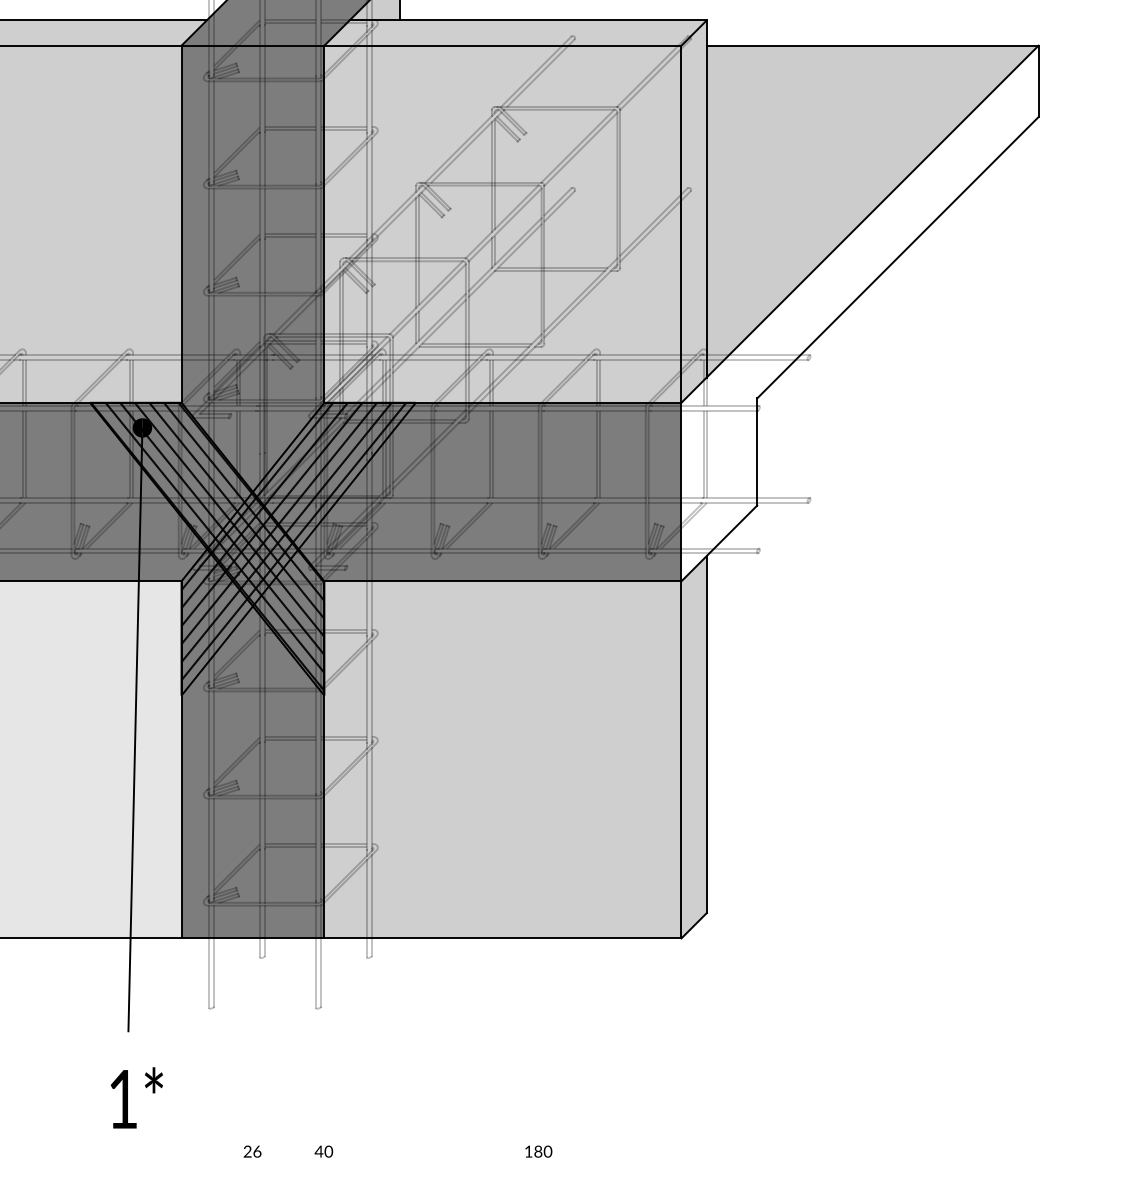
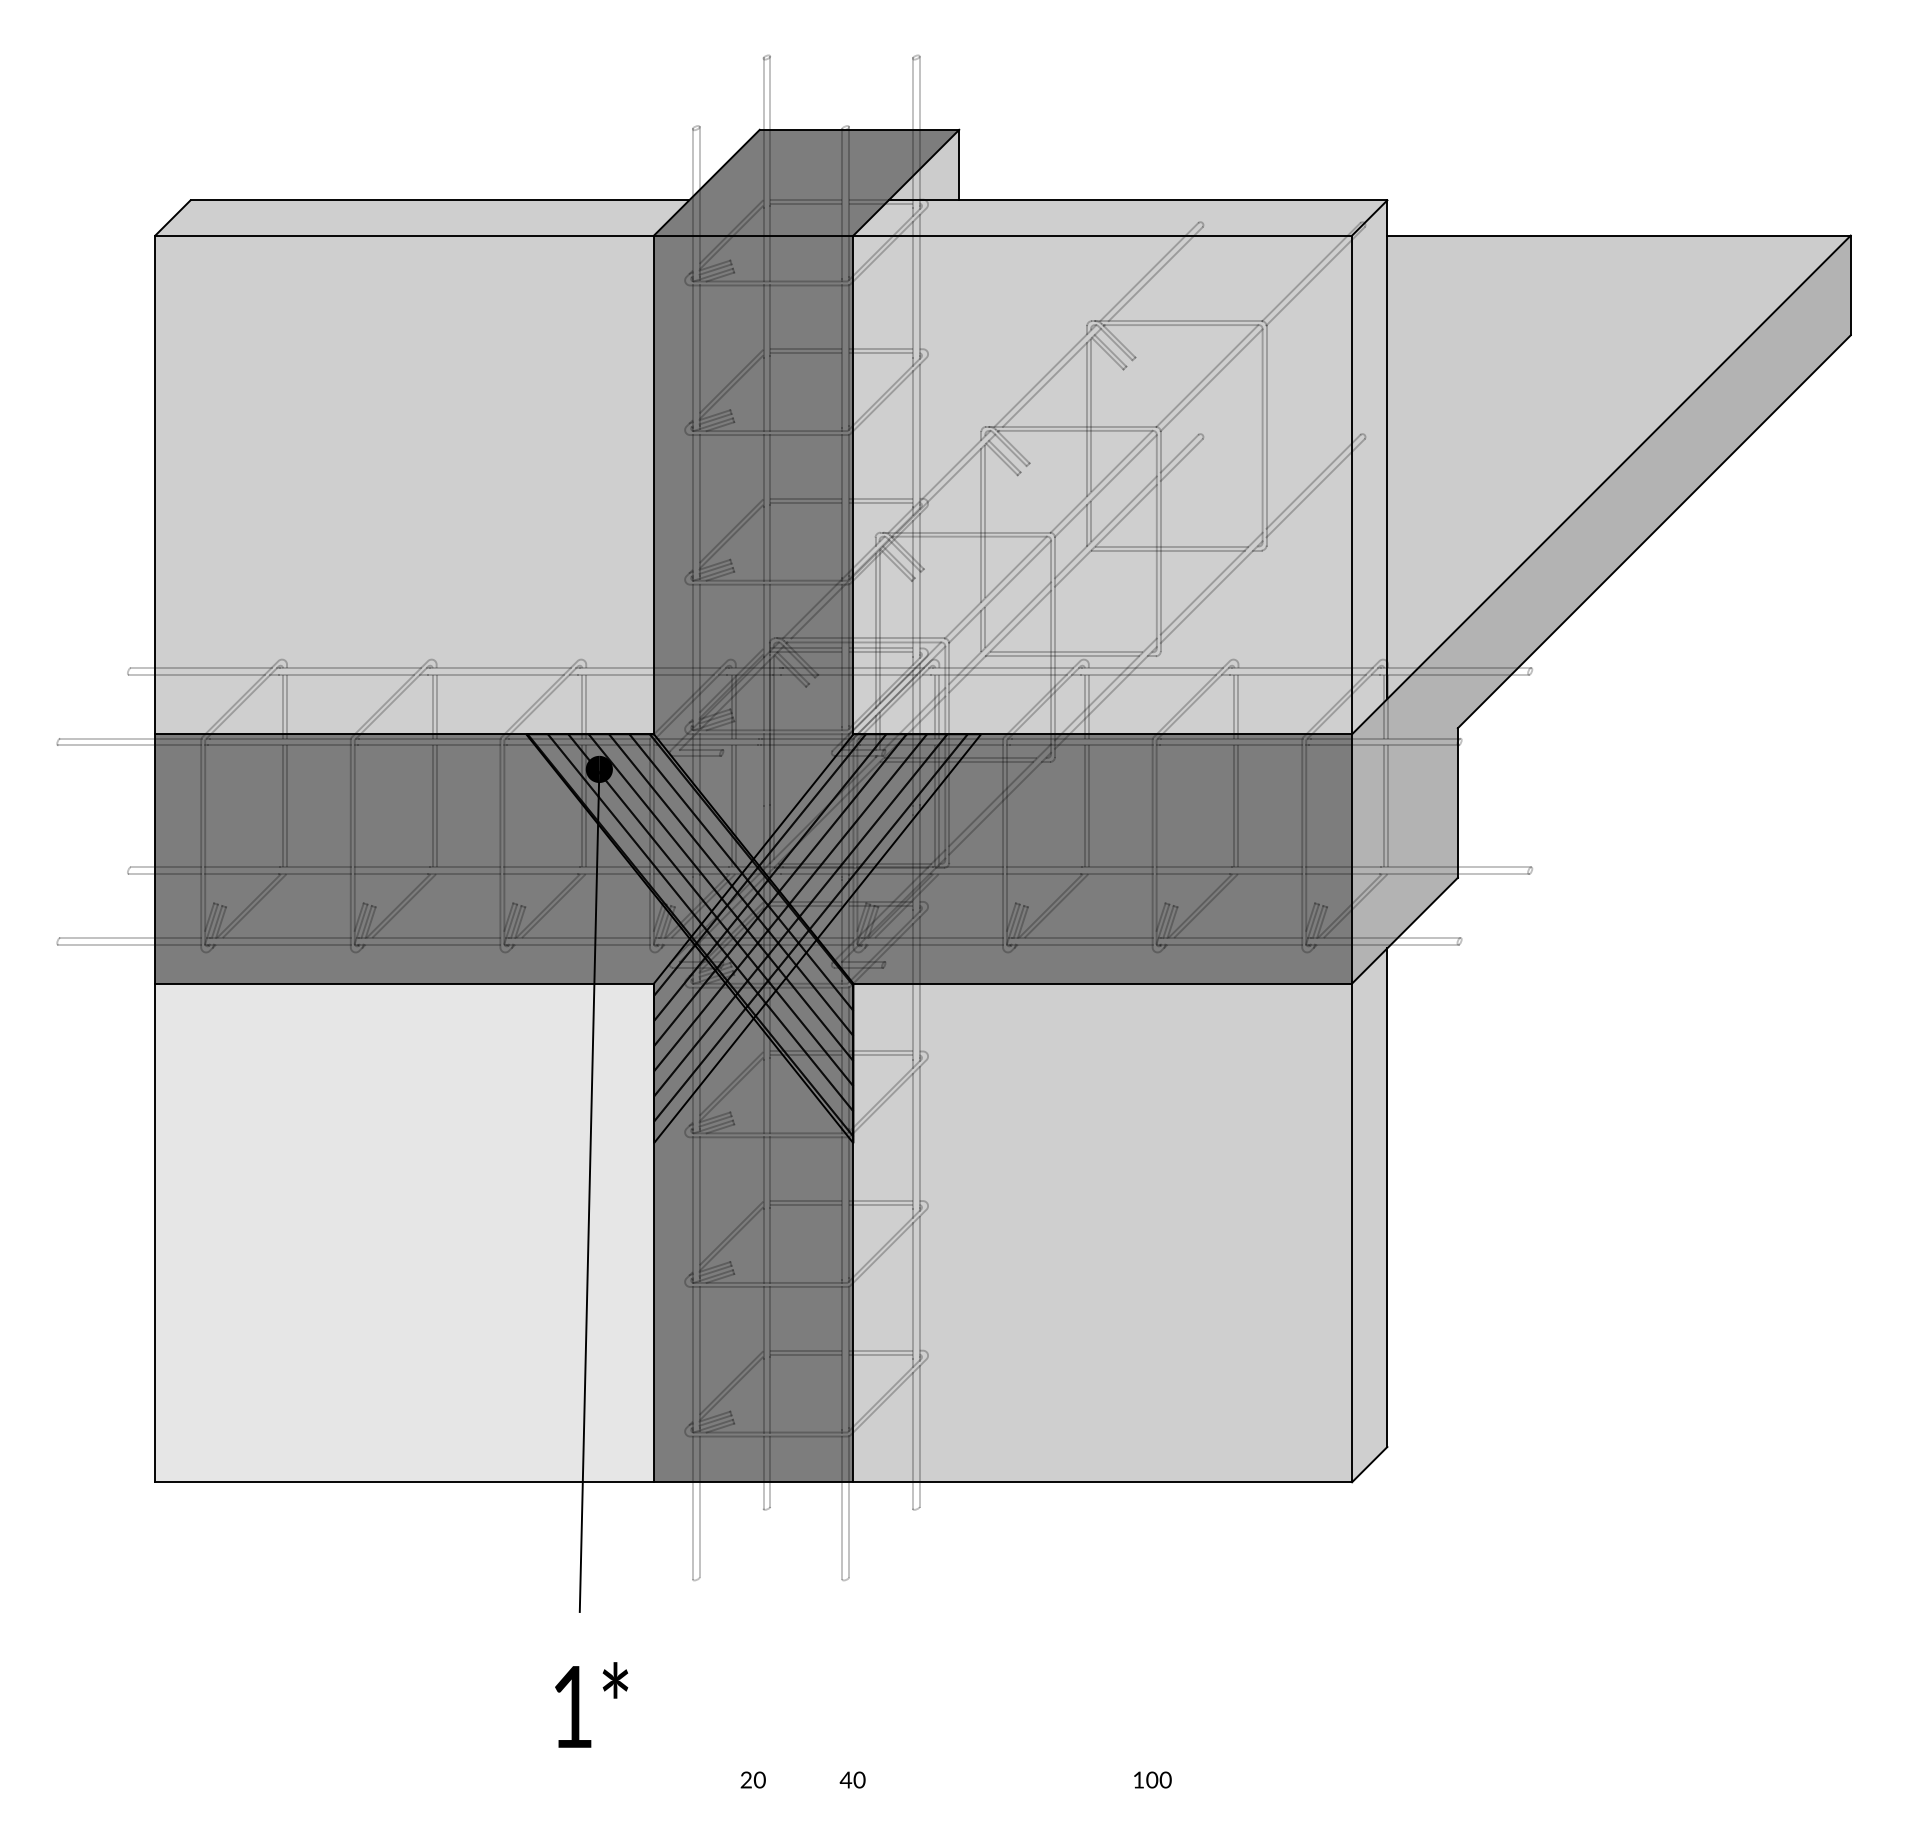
fill: (860, 313) -> (1601, 609), added
text: (257, 1151) -> (759, 1779), 26 -> 20
text: (538, 1151) -> (1152, 1780), 180 -> 100

